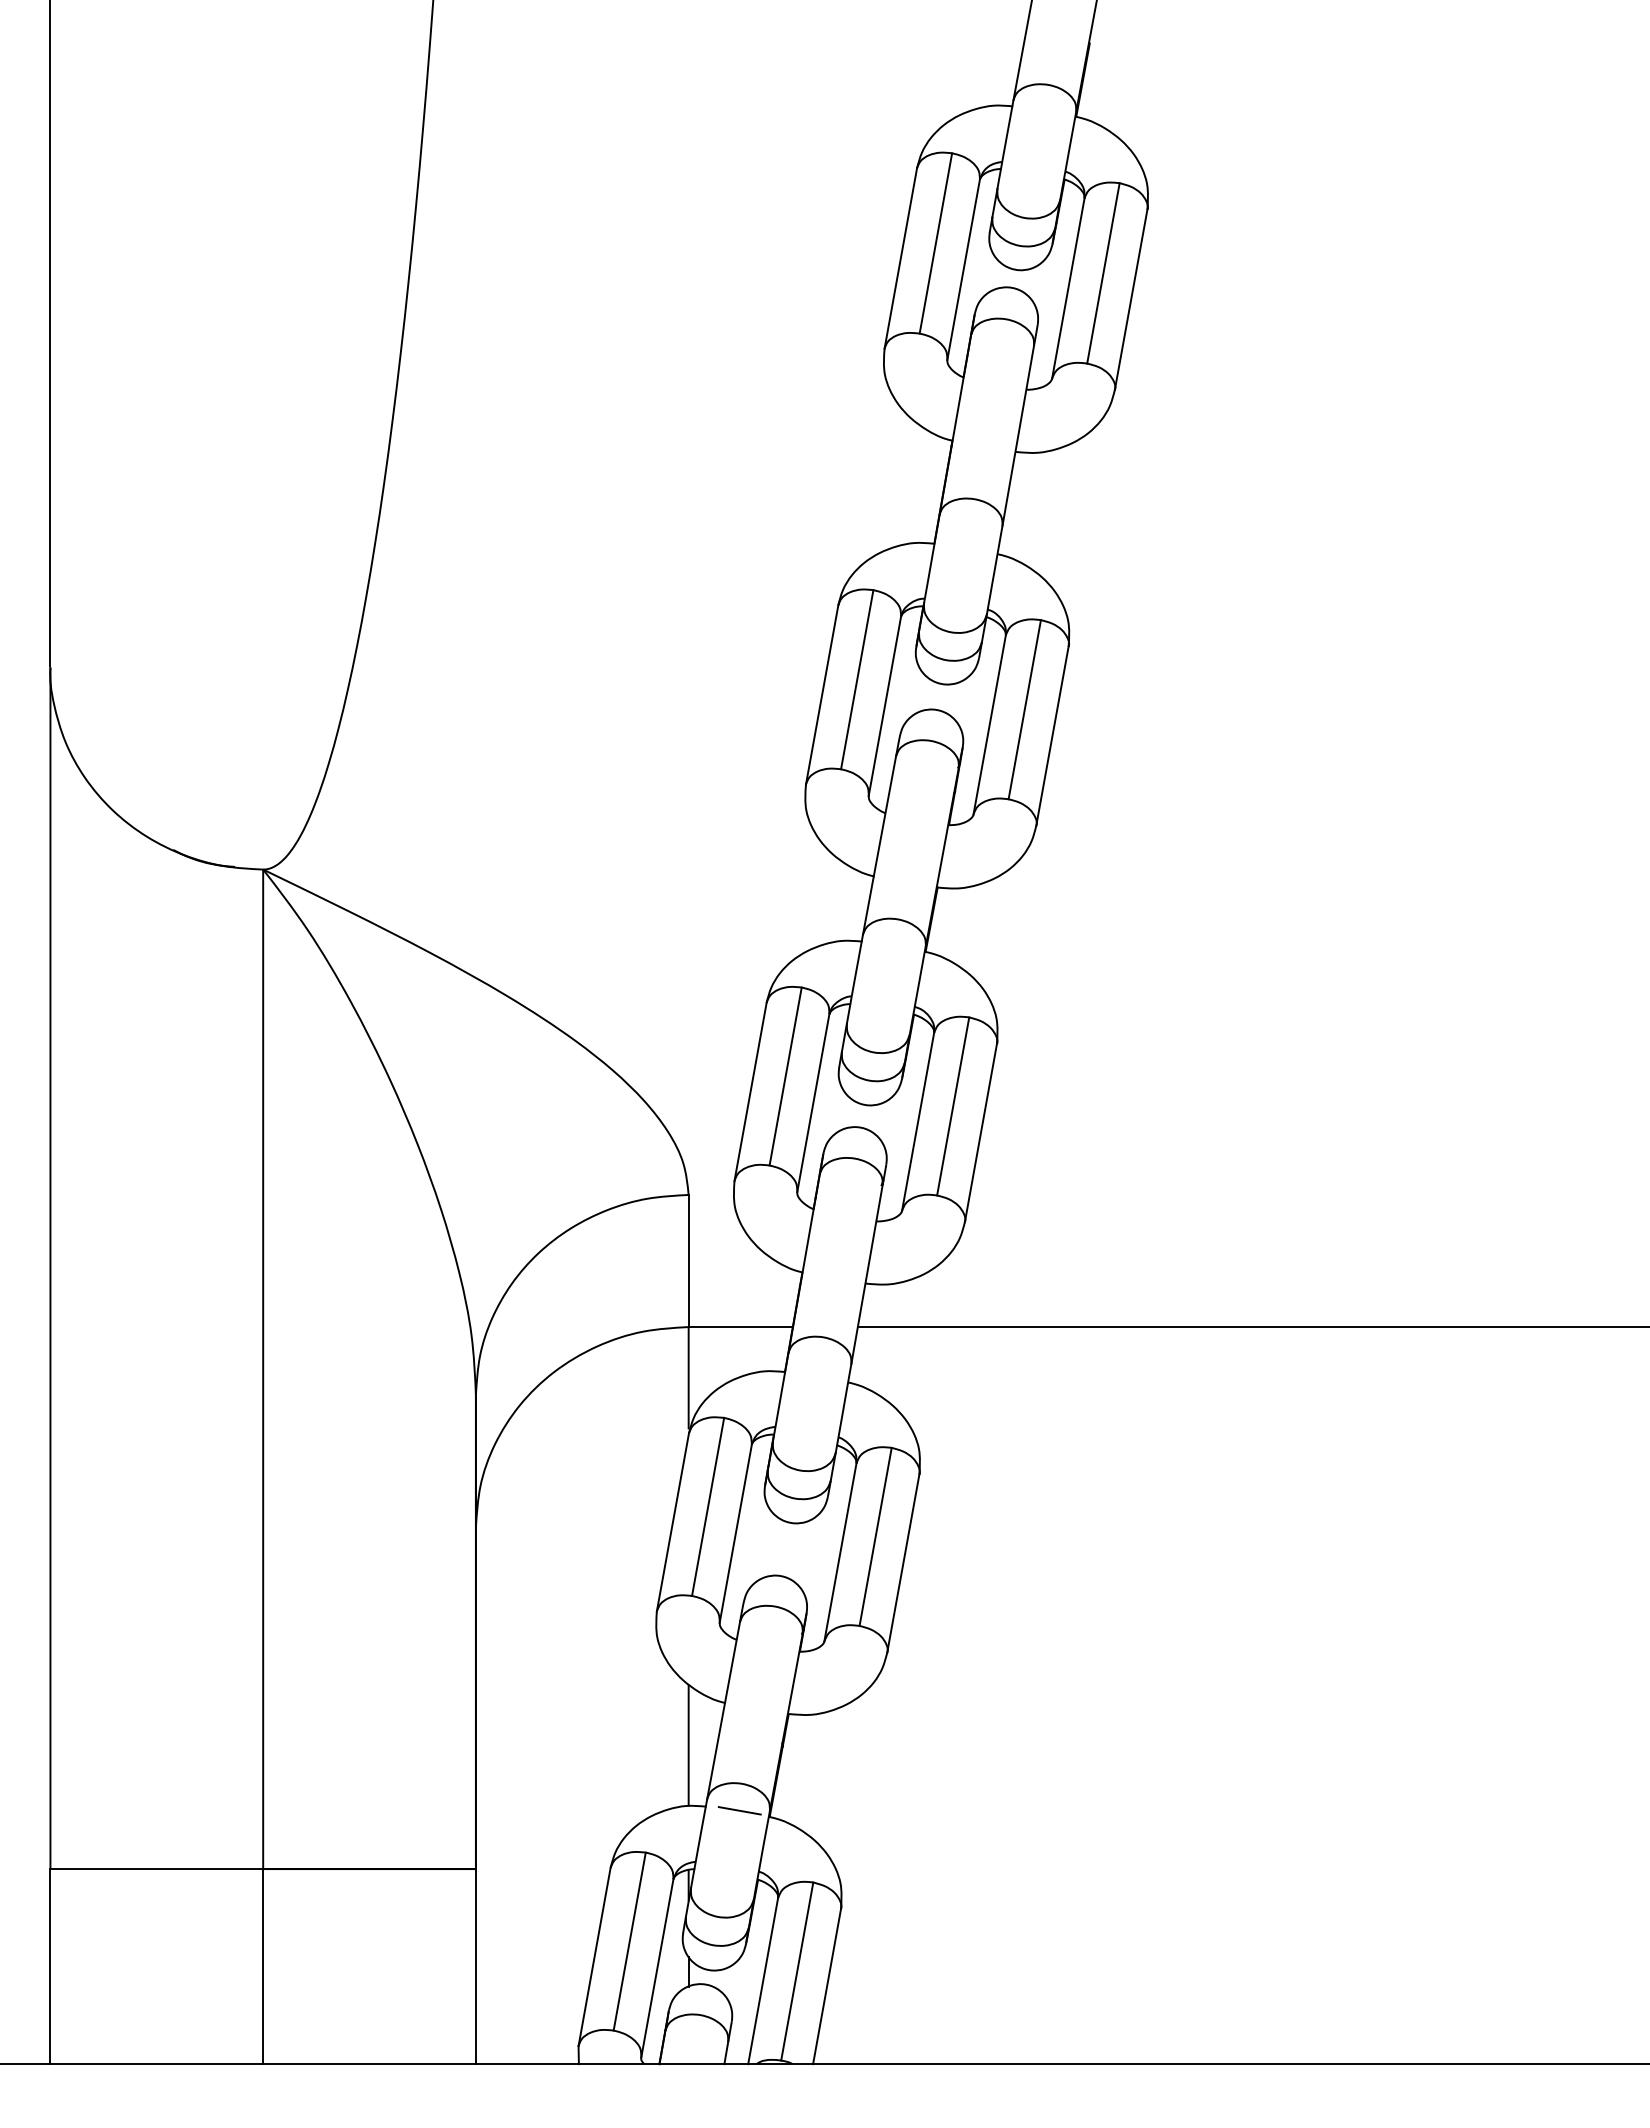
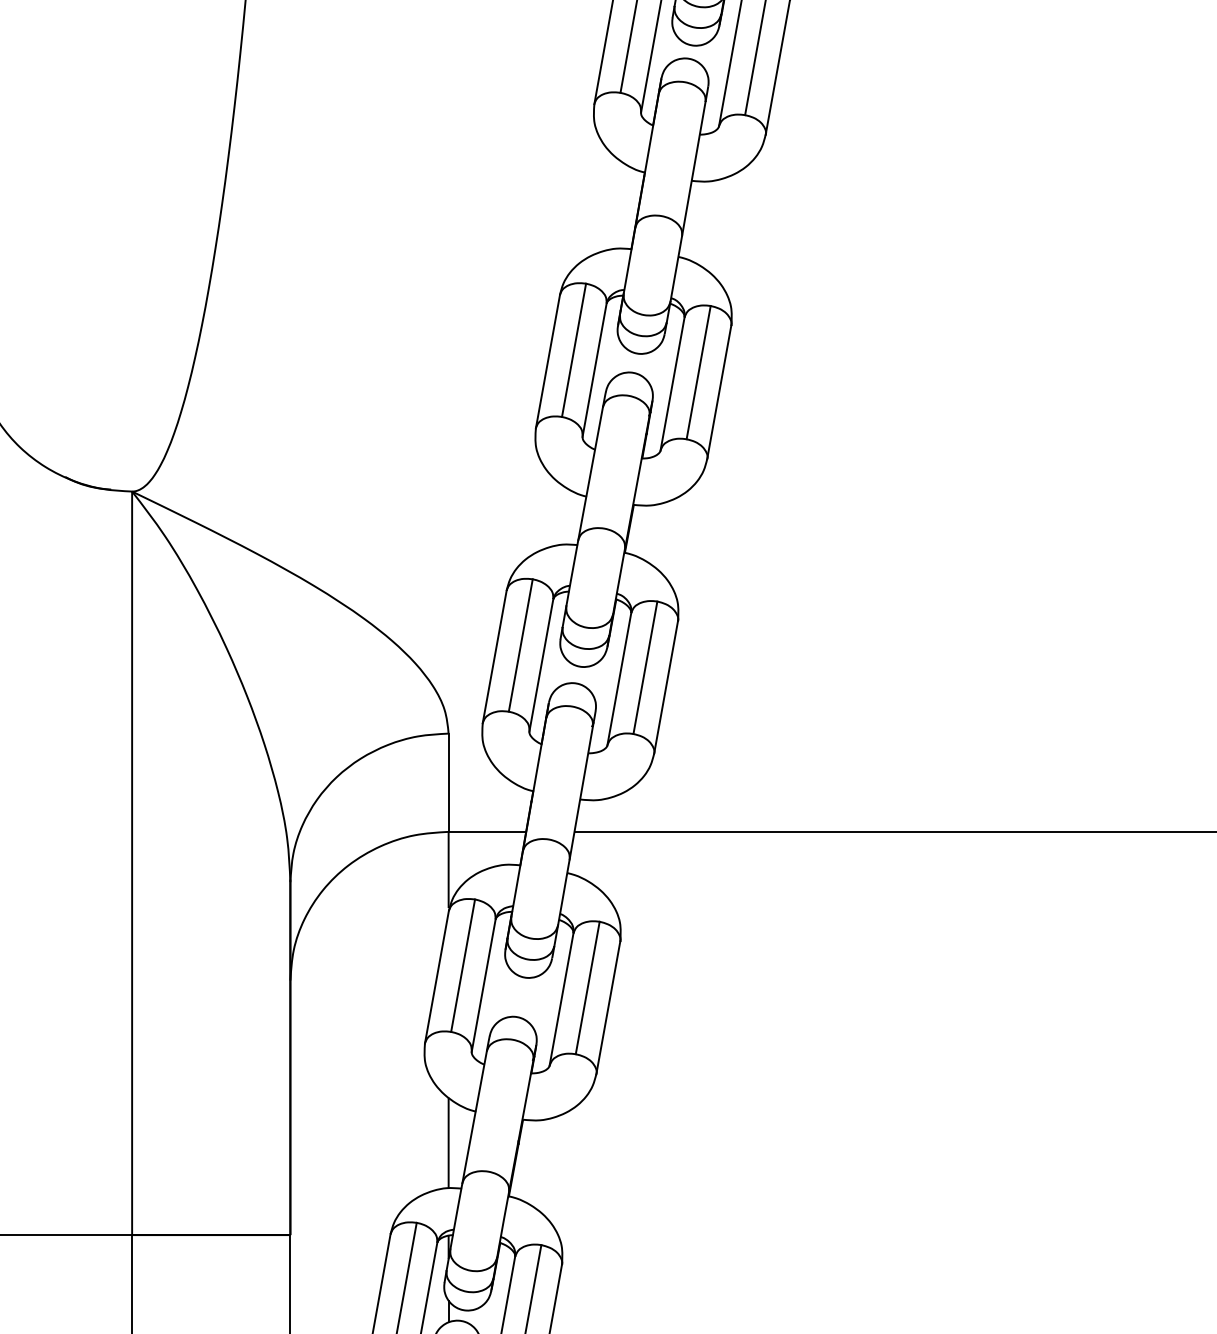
line: (739, 1810) -> (486, 1191), removed

